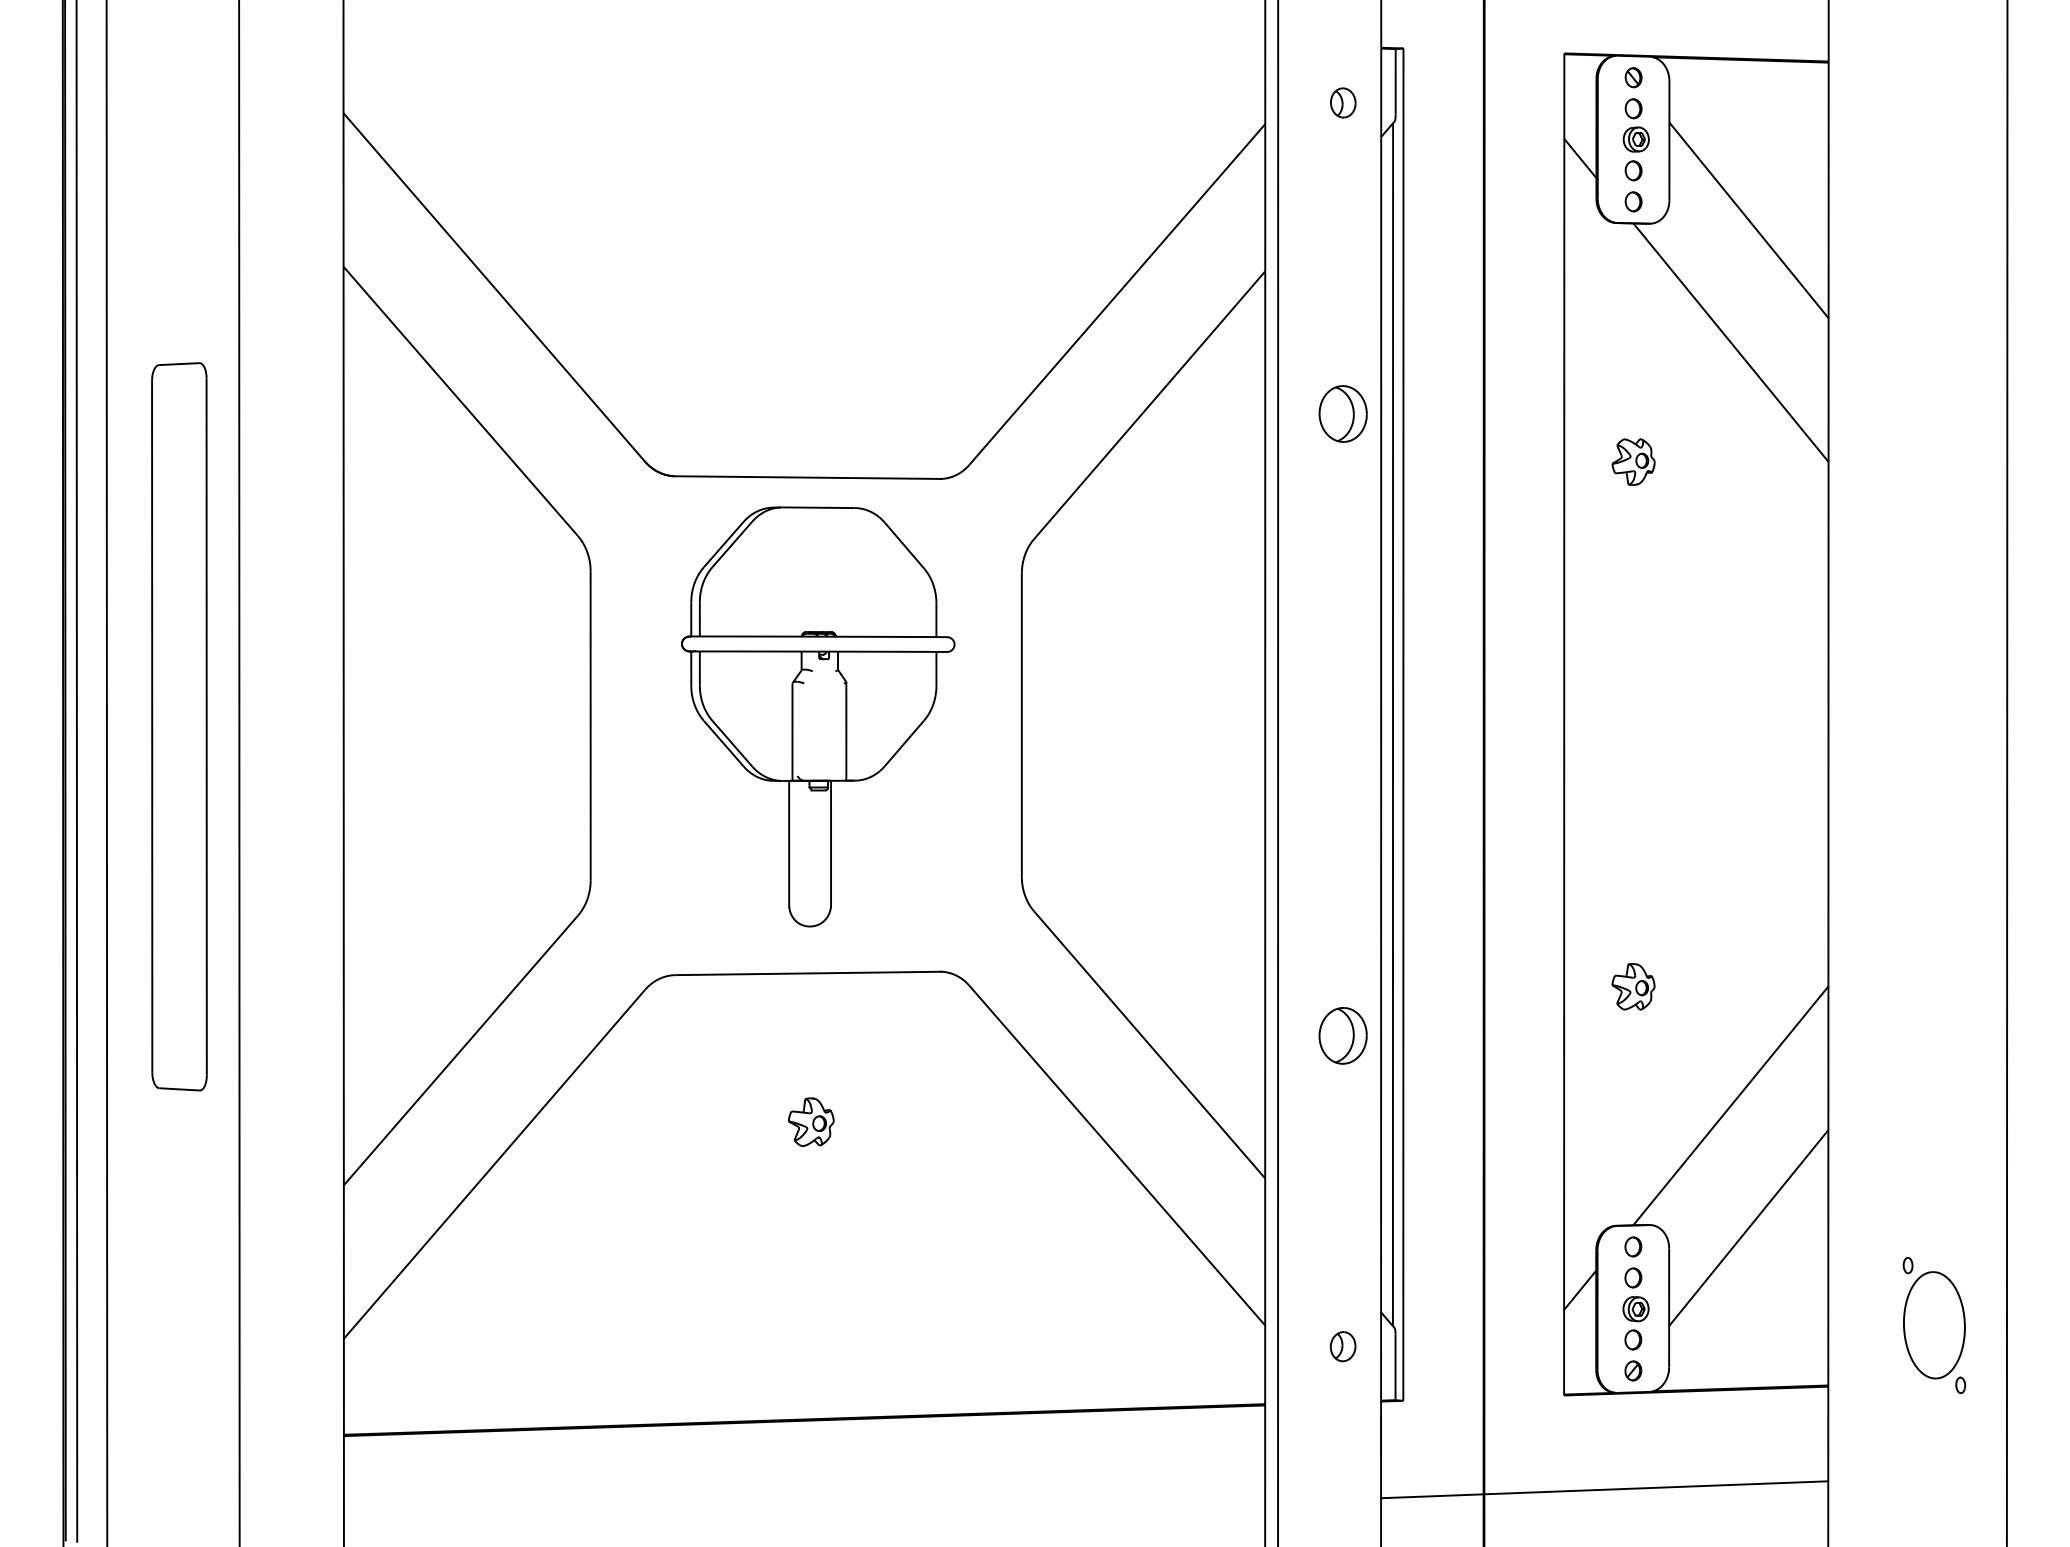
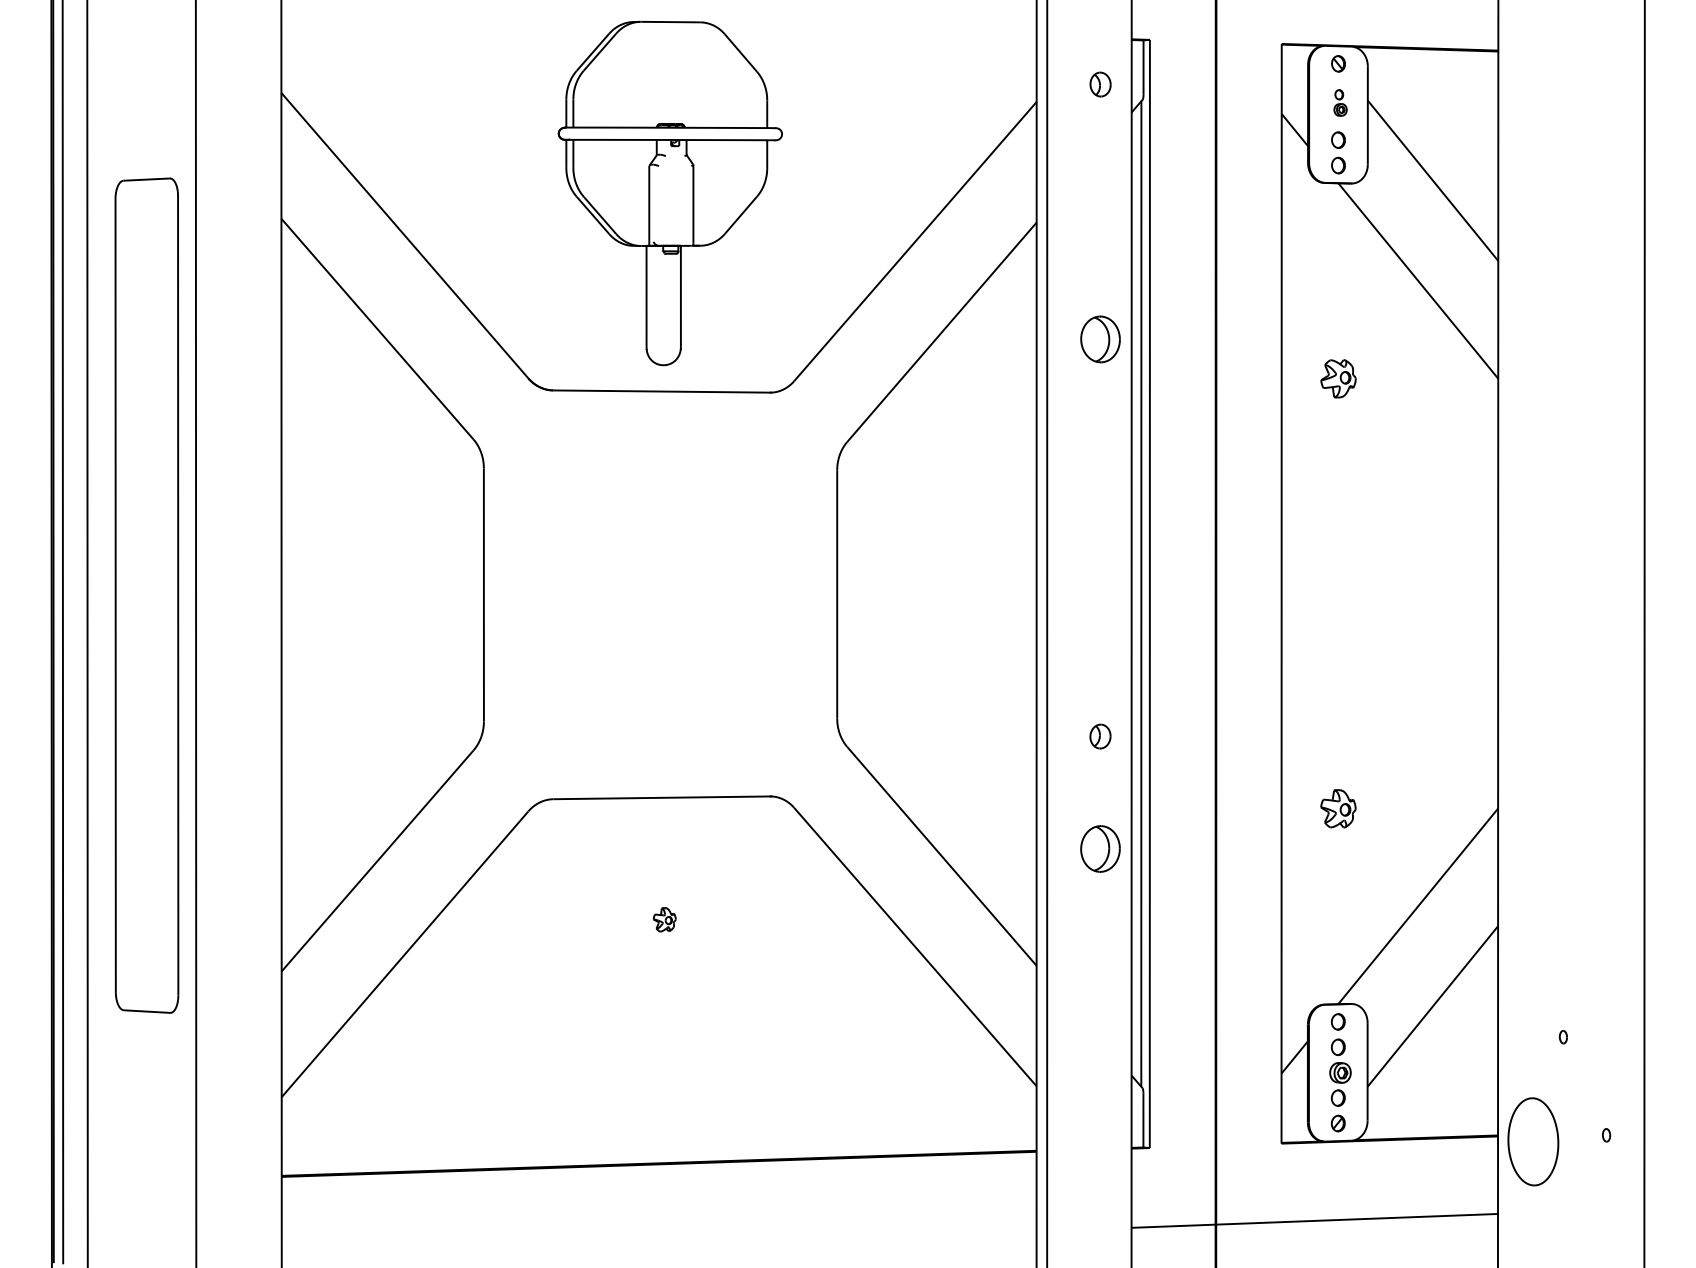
part: (1635, 125) -> (1340, 103), size x0.6
part: (818, 716) -> (670, 193), moved
part: (179, 726) -> (147, 595), size x1.4
part: (811, 1122) -> (664, 919), size x0.6
part: (1934, 1325) -> (1533, 1142), moved
part: (1343, 1346) -> (1100, 736), moved

